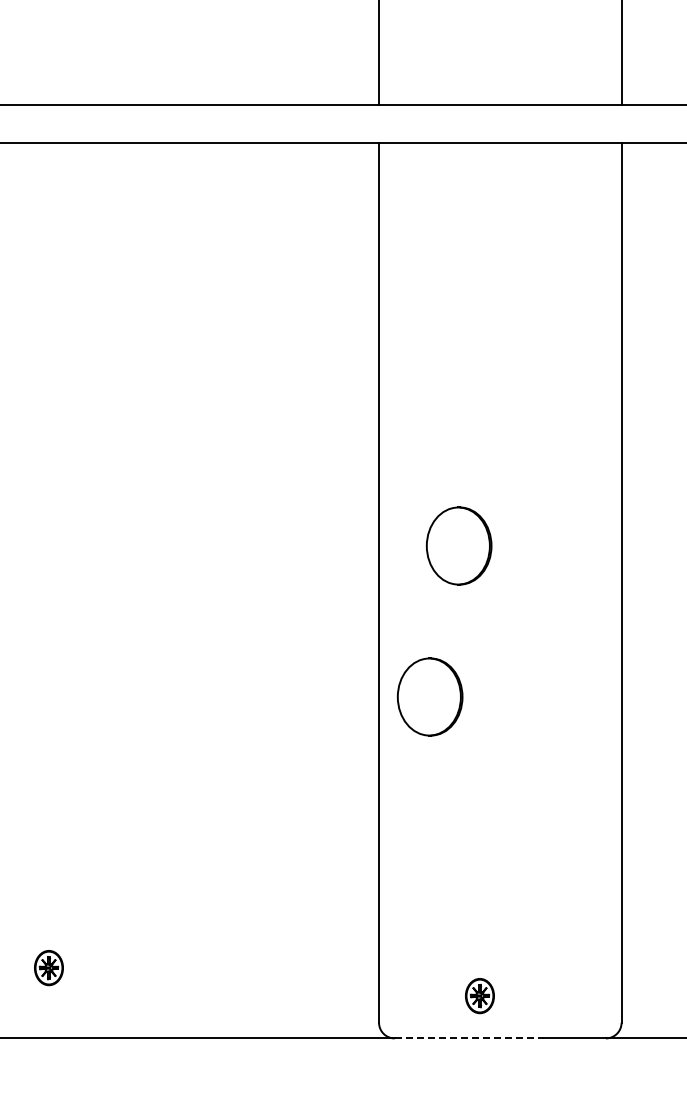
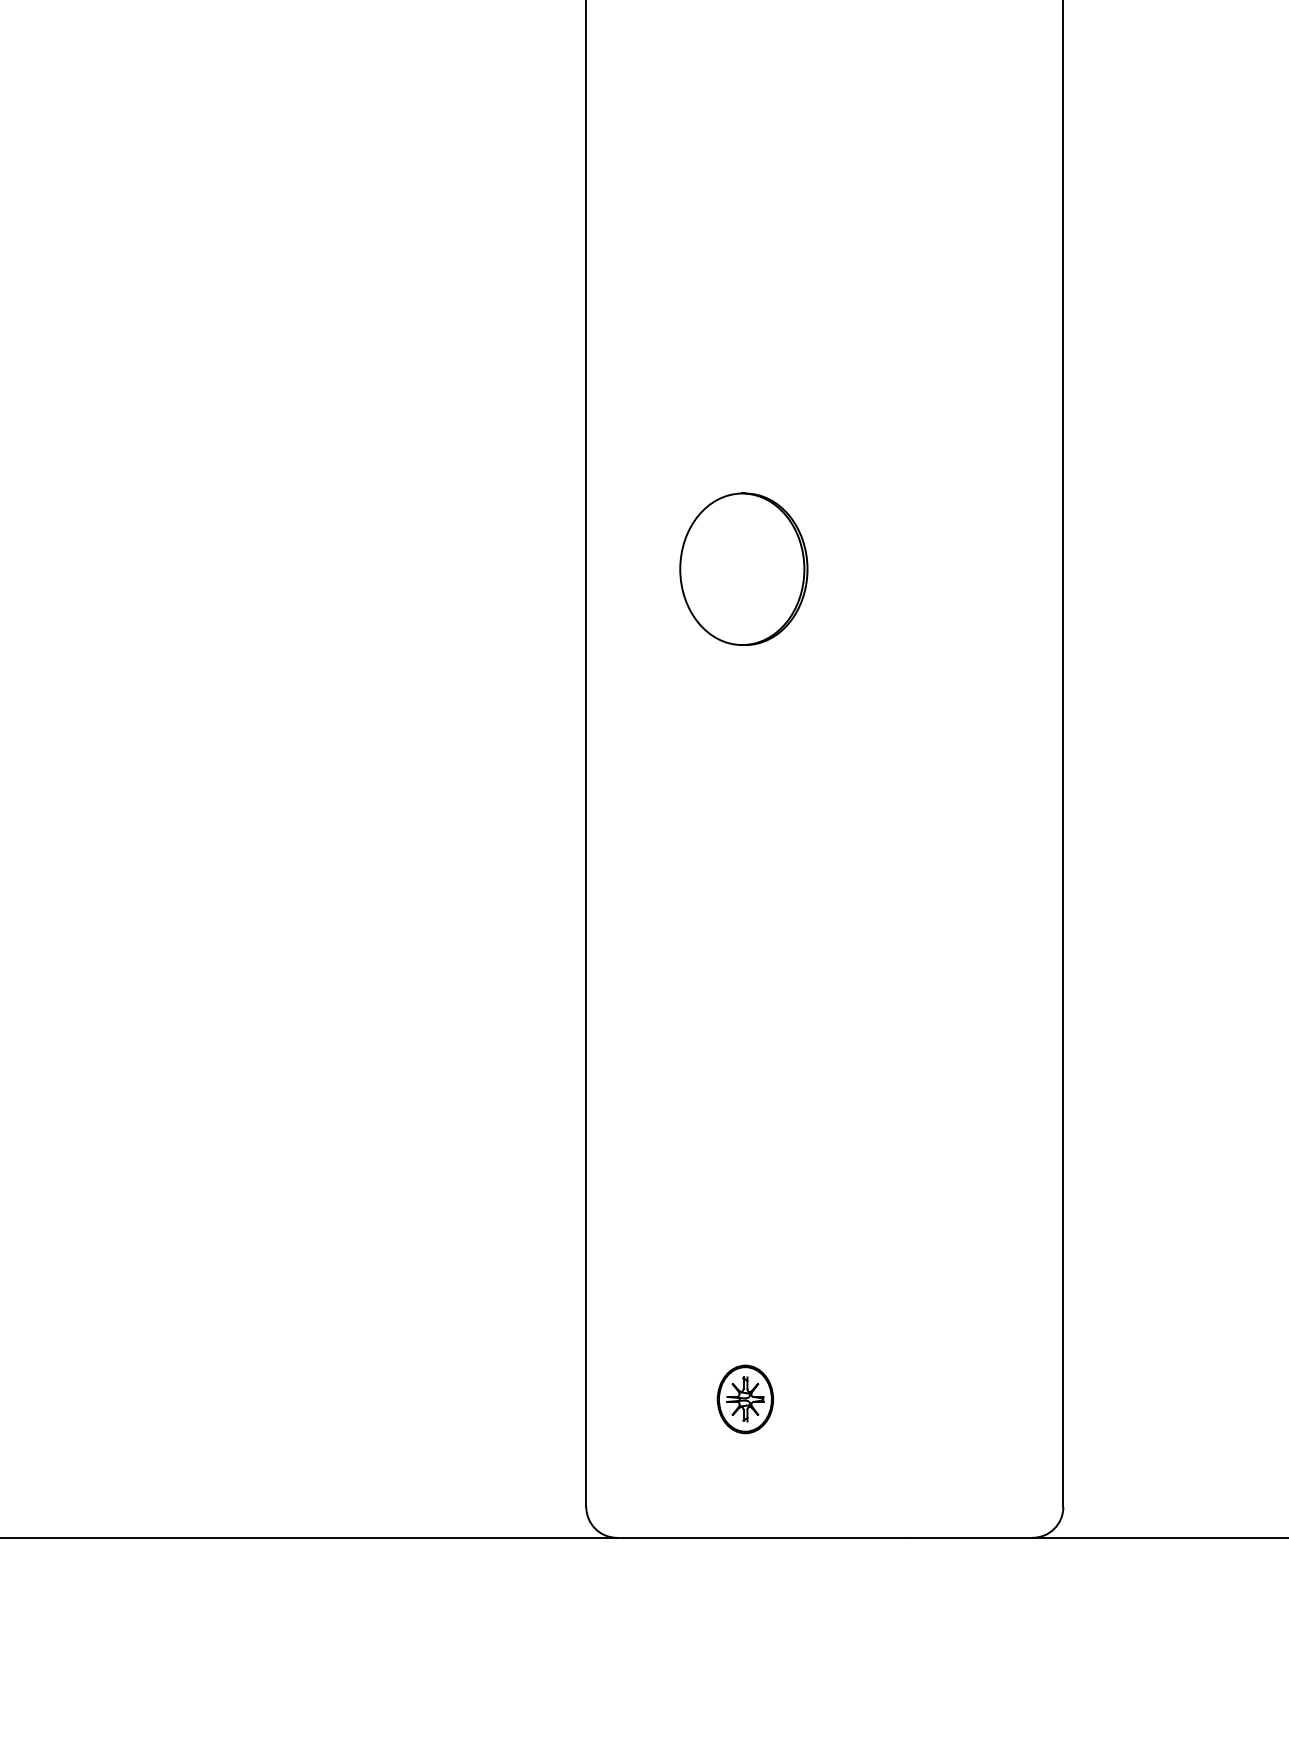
part: (429, 696) -> (685, 865), removed
part: (479, 996) -> (744, 1400), moved
line: (469, 1038) -> (764, 1537), dashed -> solid

